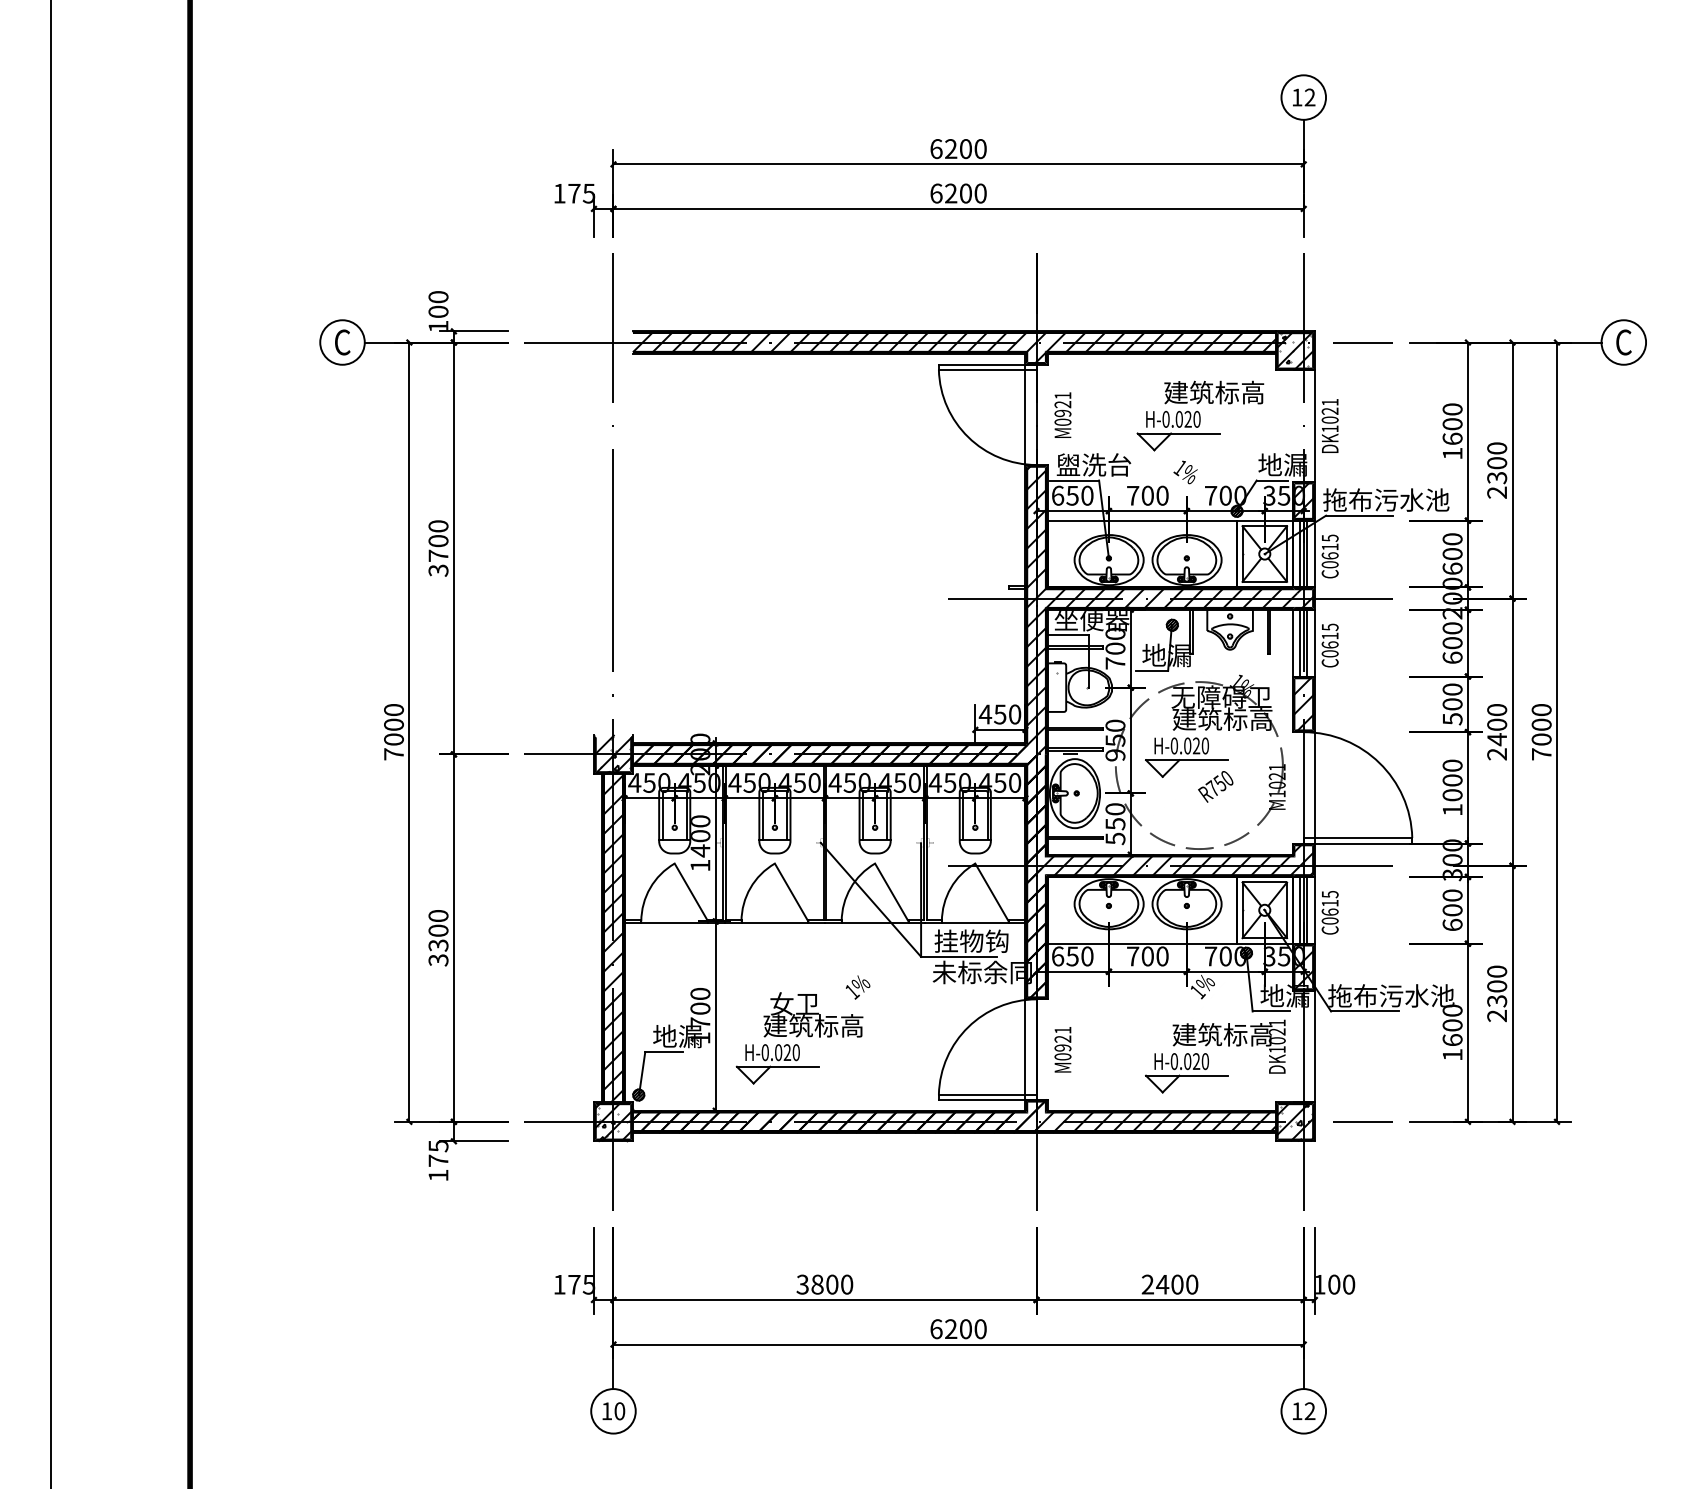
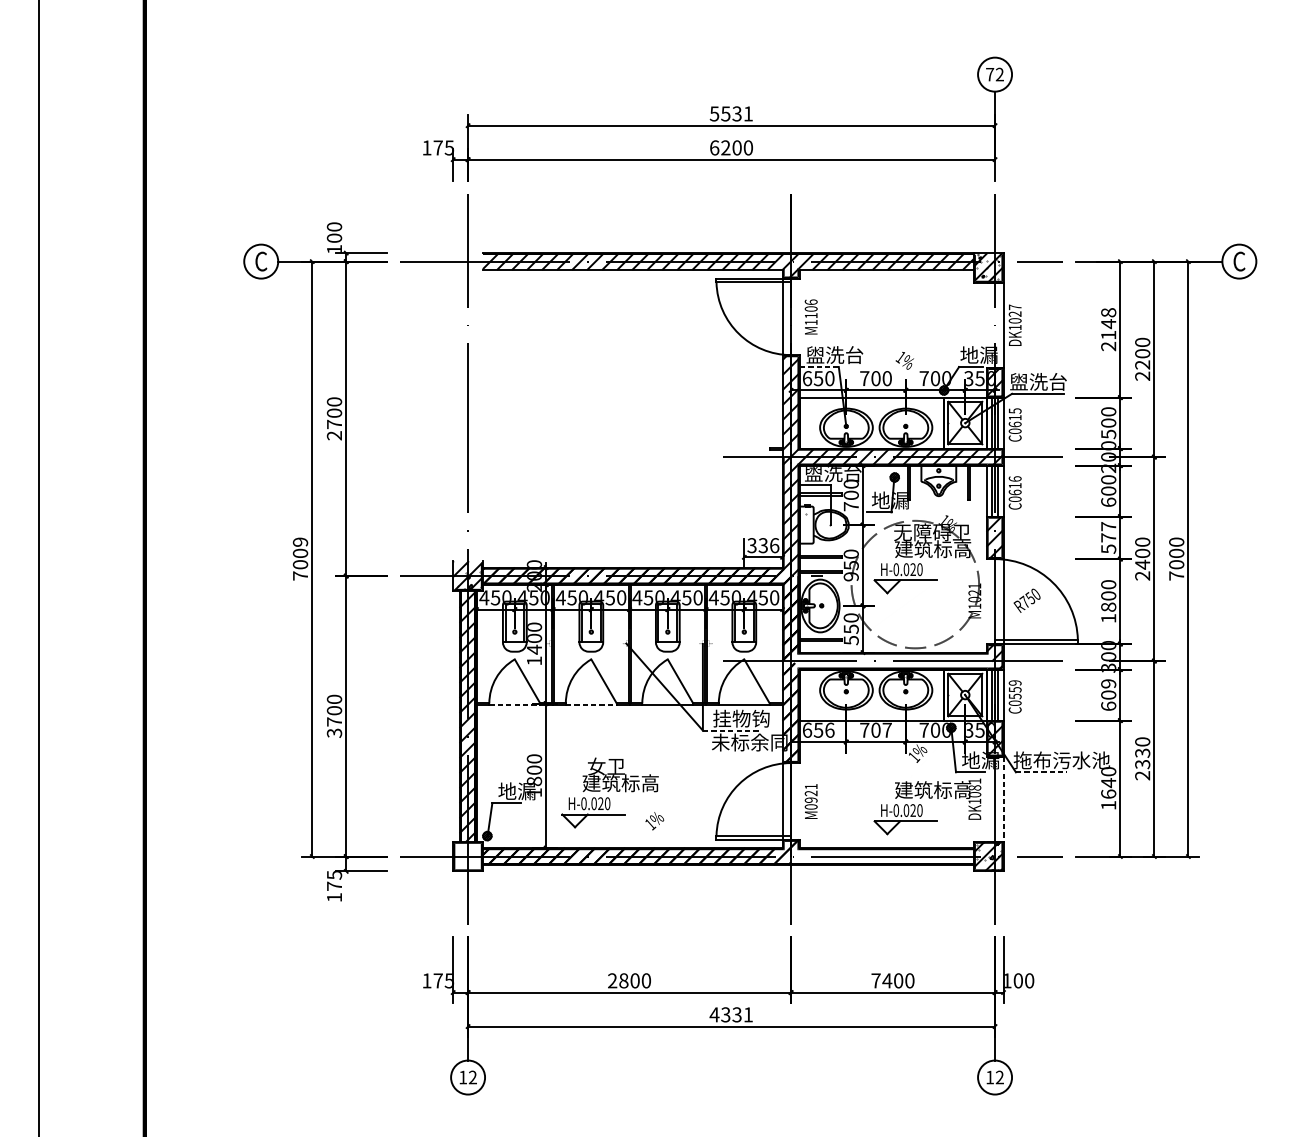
text: (1297, 97) -> (990, 74), 12 -> 72
text: (958, 149) -> (731, 114), 6200 -> 5531
fill: (1294, 332) -> (987, 253), removed
fill: (830, 351) -> (633, 268), removed
fill: (1159, 351) -> (884, 268), removed
text: (1330, 401) -> (1015, 306), DK1021 -> DK1027
text: (1062, 408) -> (810, 311), M0921 -> M1106
part: (1200, 415) -> (916, 317), removed
text: (1452, 431) -> (1108, 329), 1600 -> 2148
text: (1497, 477) -> (1142, 364), 2300 -> 2200
line: (1074, 480) -> (820, 366), solid -> dashed
text: (1386, 499) -> (1058, 381), 拖布污水池 -> 盥洗台
fill: (1026, 531) -> (783, 405), removed
text: (1452, 568) -> (1108, 434), 600 -> 500
text: (438, 570) -> (334, 435), 3700 -> 2700
text: (1091, 621) -> (833, 474), 坐便器 -> 盥洗台
text: (1329, 627) -> (1014, 479), C0615 -> C0616
text: (1452, 696) -> (1108, 531), 500 -> 577
text: (393, 710) -> (300, 542), 7000 -> 7009
text: (999, 714) -> (762, 545), 450 -> 336
fill: (595, 753) -> (454, 575), removed
text: (1215, 786) -> (1026, 600), moved
text: (1452, 795) -> (1108, 607), 1000 -> 1800
hatch: (1170, 865) -> (893, 660), removed
text: (1452, 895) -> (1108, 683), 600 -> 609
text: (1329, 903) -> (1014, 689), C0615 -> C0559
line: (675, 922) -> (515, 704), solid -> dashed
line: (775, 922) -> (591, 704), solid -> dashed
fill: (1026, 932) -> (783, 712), removed
text: (438, 945) -> (334, 721), 3300 -> 3700
line: (959, 956) -> (732, 730), solid -> dashed
text: (1087, 956) -> (829, 730), 650 -> 656
text: (1162, 956) -> (887, 730), 700 -> 707
text: (1497, 986) -> (1142, 753), 2300 -> 2330
text: (858, 987) -> (655, 821), moved
line: (1364, 1011) -> (1041, 772), solid -> dashed
text: (700, 1023) -> (534, 781), 1700 -> 1800
text: (1452, 1025) -> (1108, 783), 1600 -> 1640
text: (1277, 1031) -> (974, 787), DK1021 -> DK1081
line: (1314, 1046) -> (1003, 799), solid -> dashed
hatch: (613, 1121) -> (468, 856), removed
hatch: (1155, 1121) -> (881, 856), removed
text: (802, 1284) -> (612, 980), 3800 -> 2800
text: (1147, 1284) -> (875, 980), 2400 -> 7400
text: (957, 1329) -> (730, 1015), 6200 -> 4331
text: (619, 1411) -> (472, 1077), 10 -> 12

